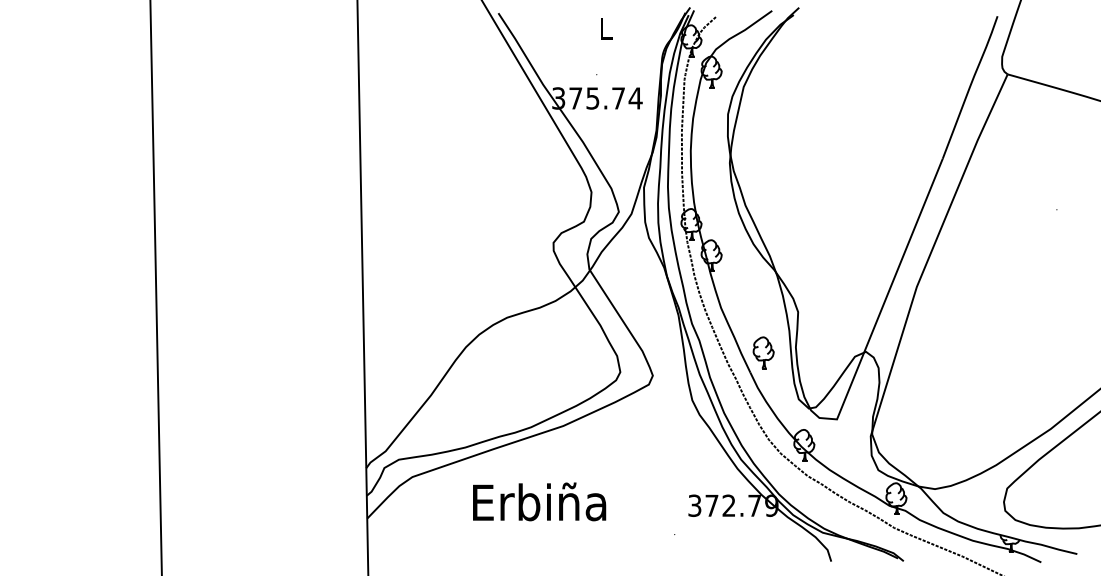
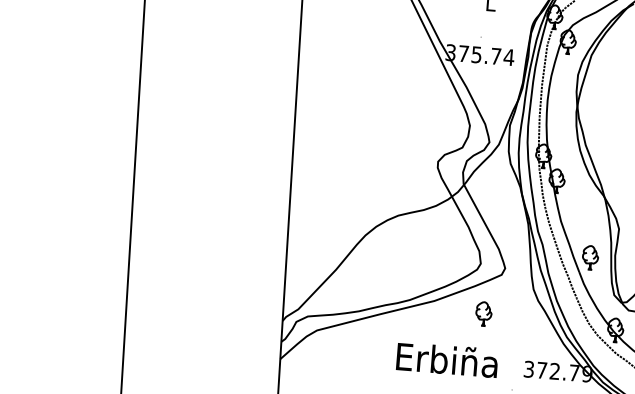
part: (629, 437) -> (483, 313), added
text: (539, 501) -> (447, 359), moved

